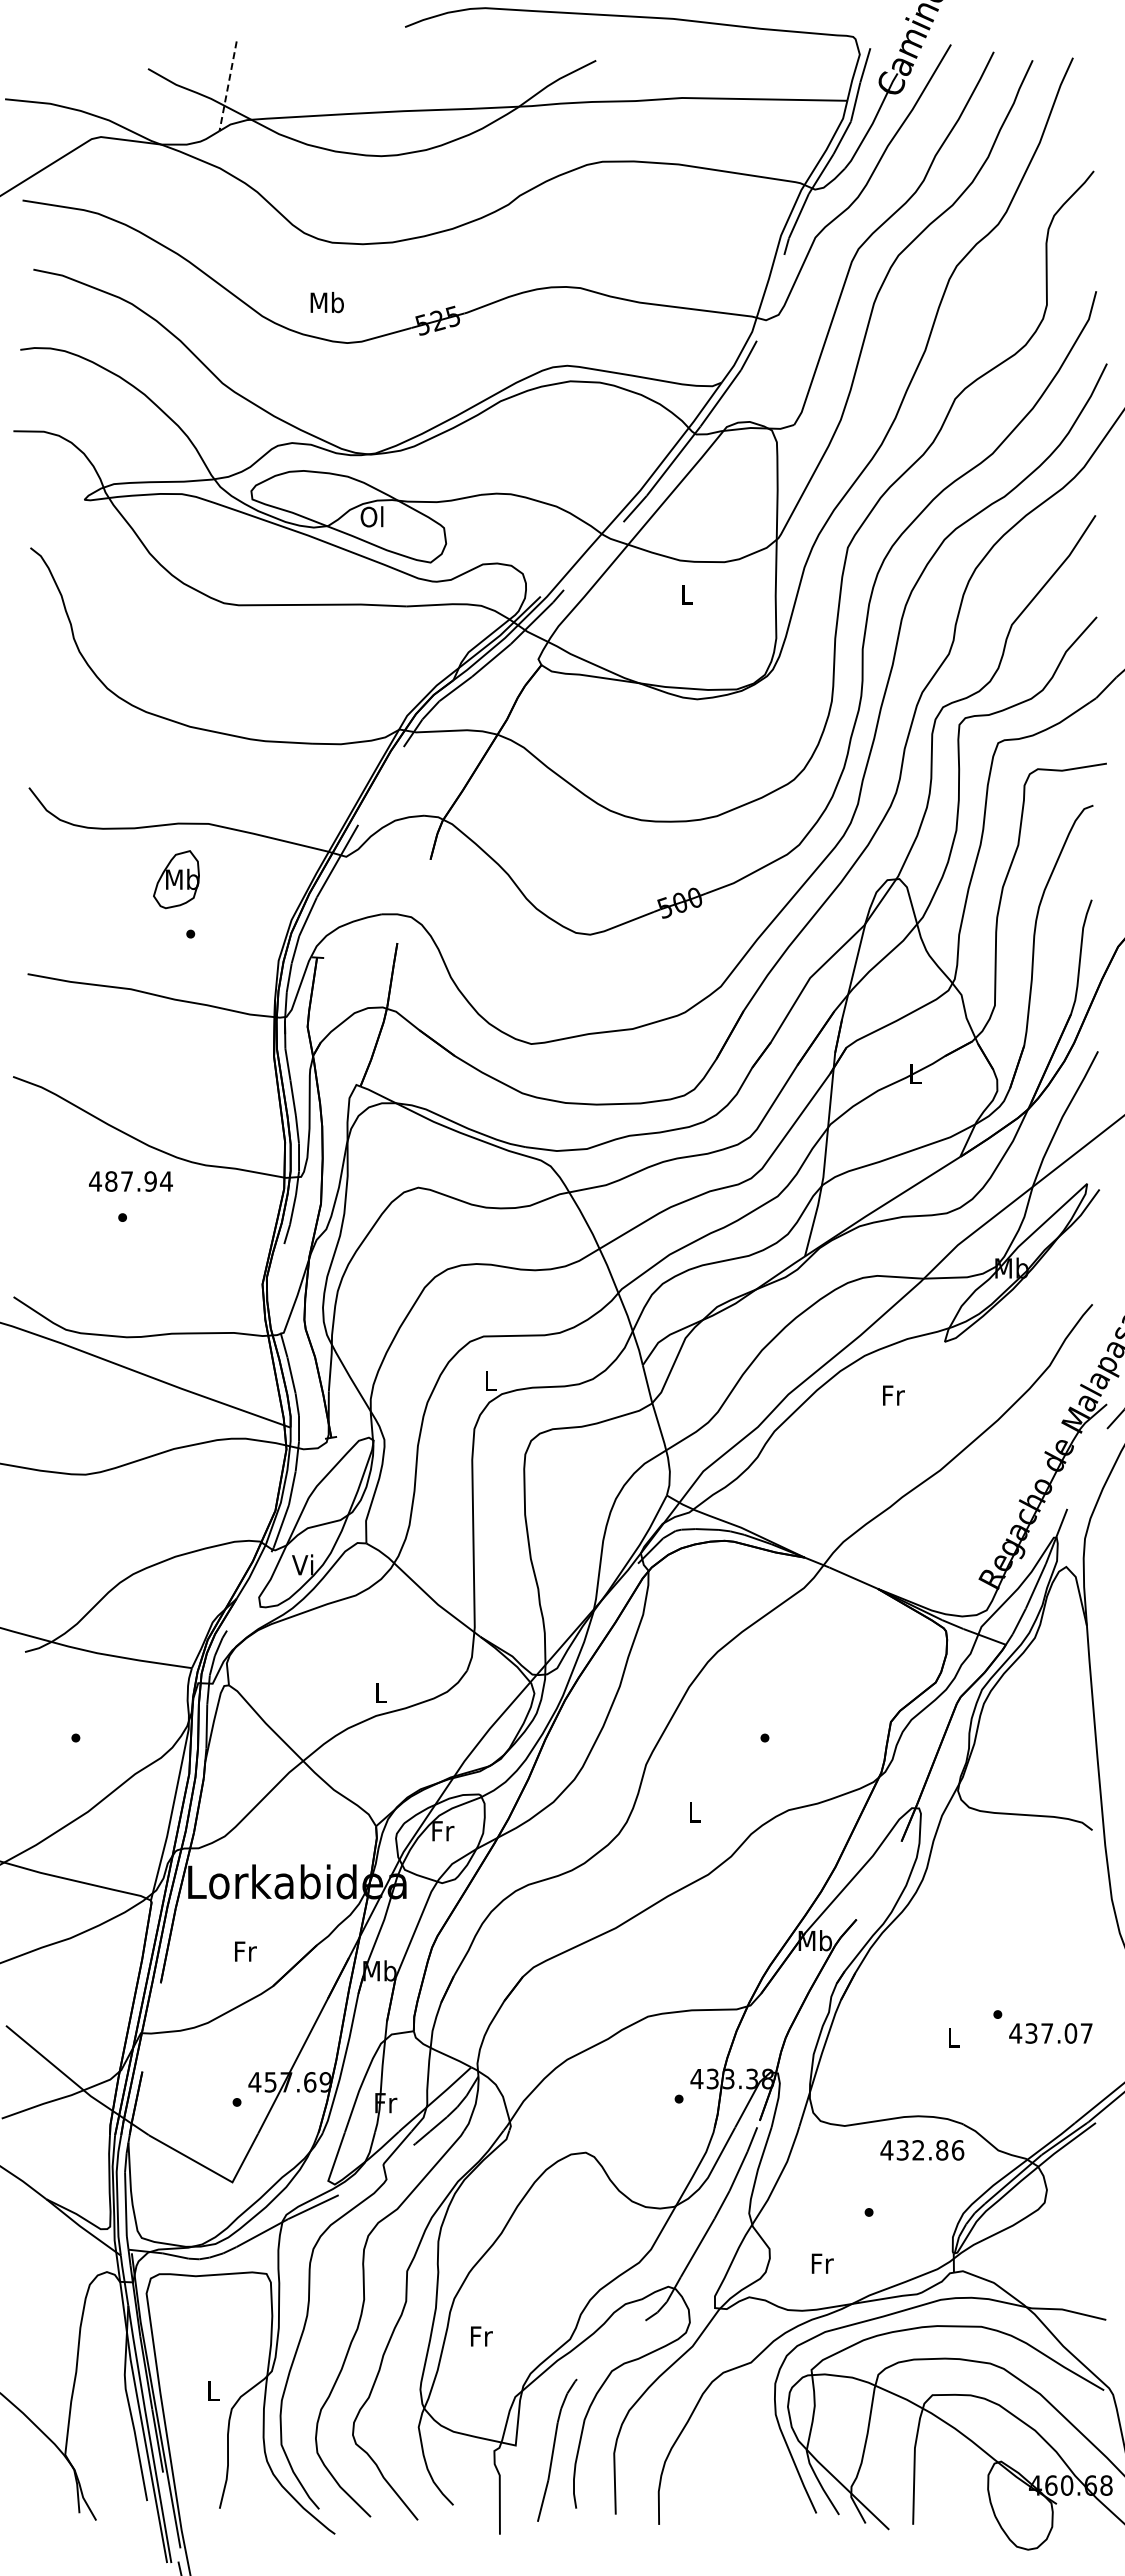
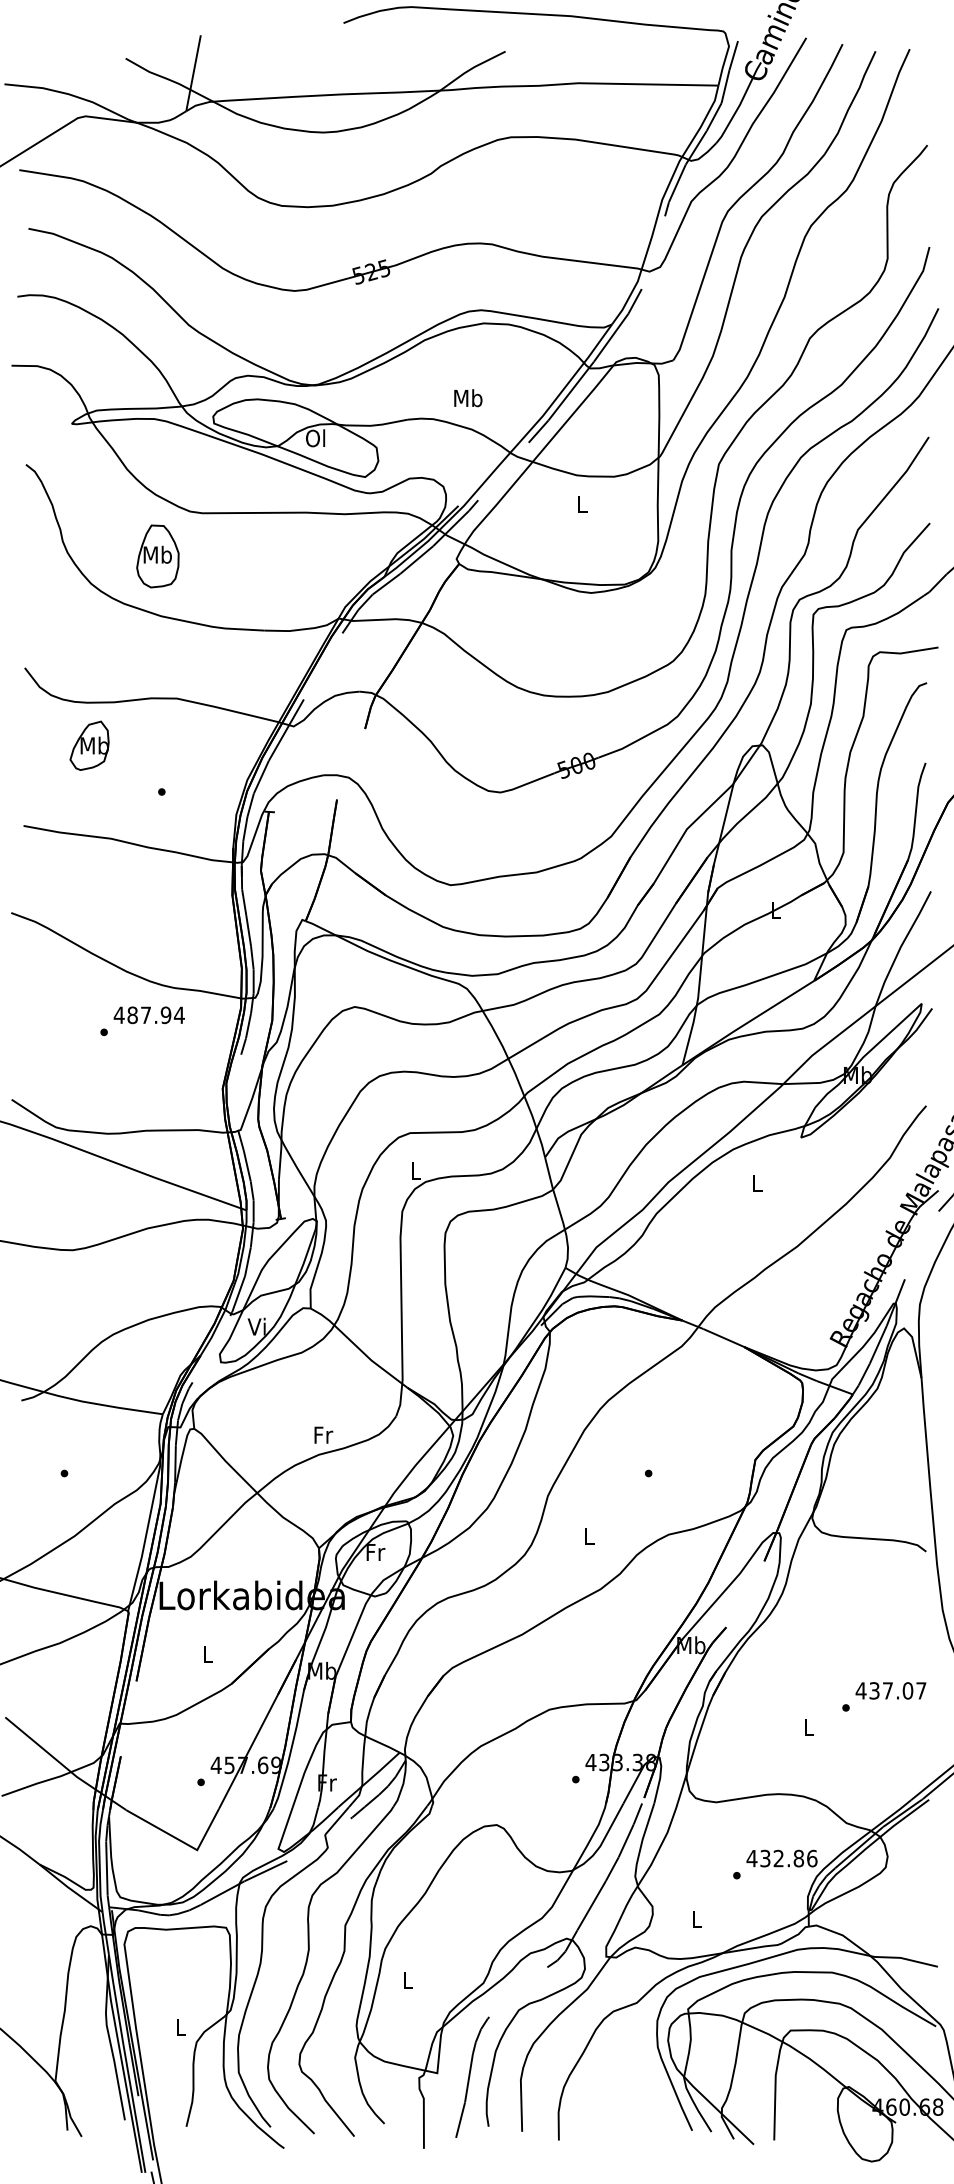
line: (228, 86) -> (193, 73), dashed -> solid
text: (326, 302) -> (467, 398), moved
part: (185, 655) -> (157, 555), added
part: (176, 879) -> (89, 745), moved
text: (130, 1181) -> (148, 1015), moved
text: (893, 1395) -> (757, 1183), Fr -> L
text: (381, 1692) -> (323, 1434), L -> Fr
text: (245, 1951) -> (208, 1654), Fr -> L
text: (1050, 2033) -> (890, 1690), moved
text: (922, 2150) -> (782, 1858), moved
text: (822, 2263) -> (697, 1918), Fr -> L
text: (481, 2336) -> (408, 1980), Fr -> L

